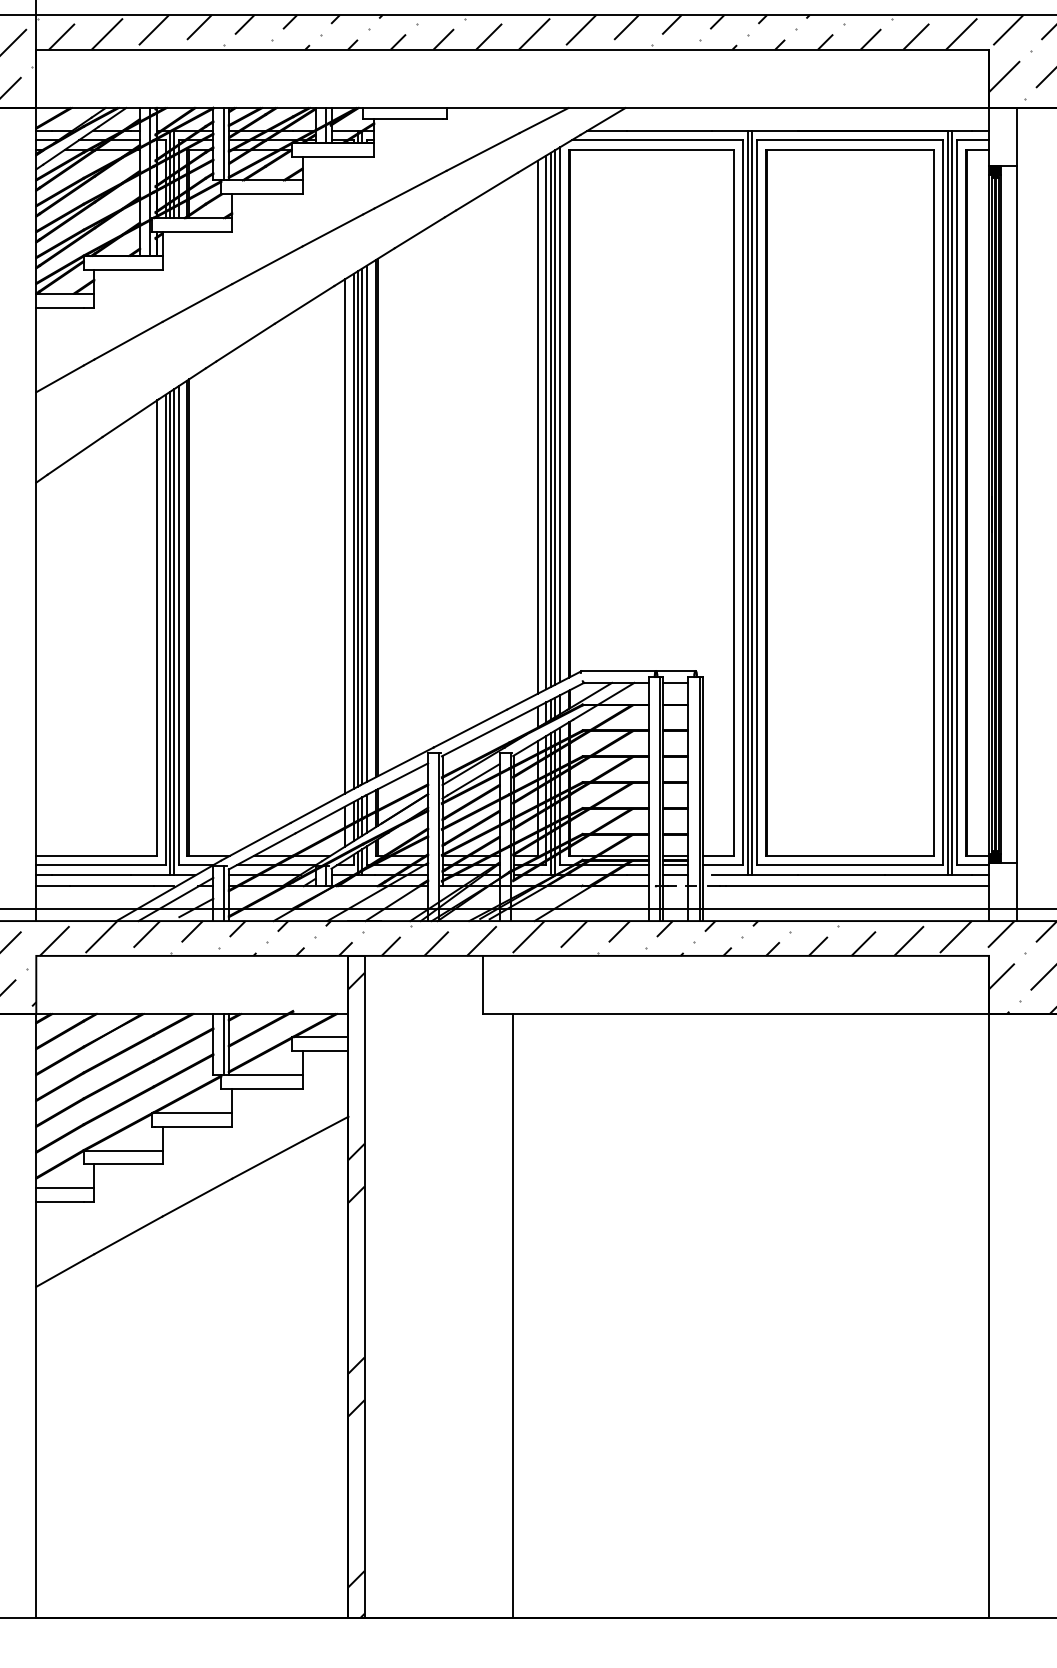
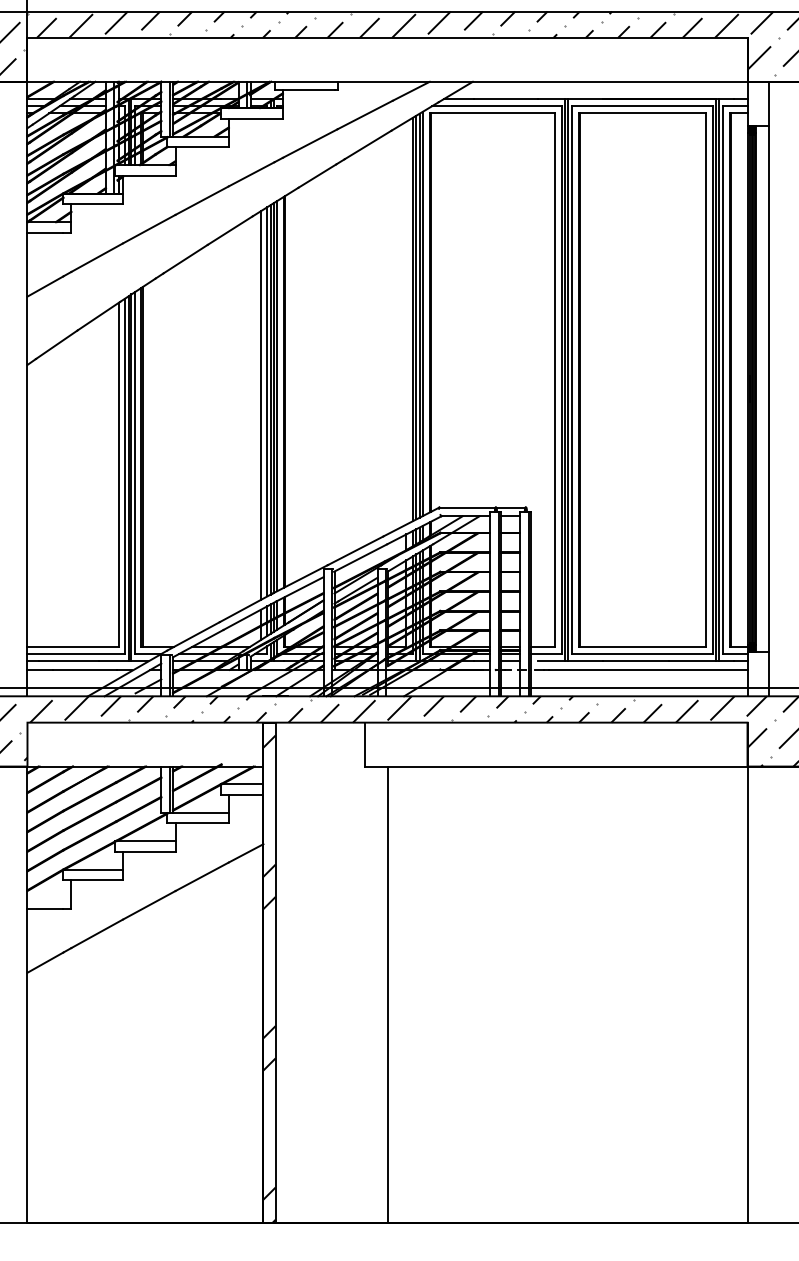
line: (537, 426) -> (406, 322), removed
line: (65, 1188) -> (49, 898), removed

